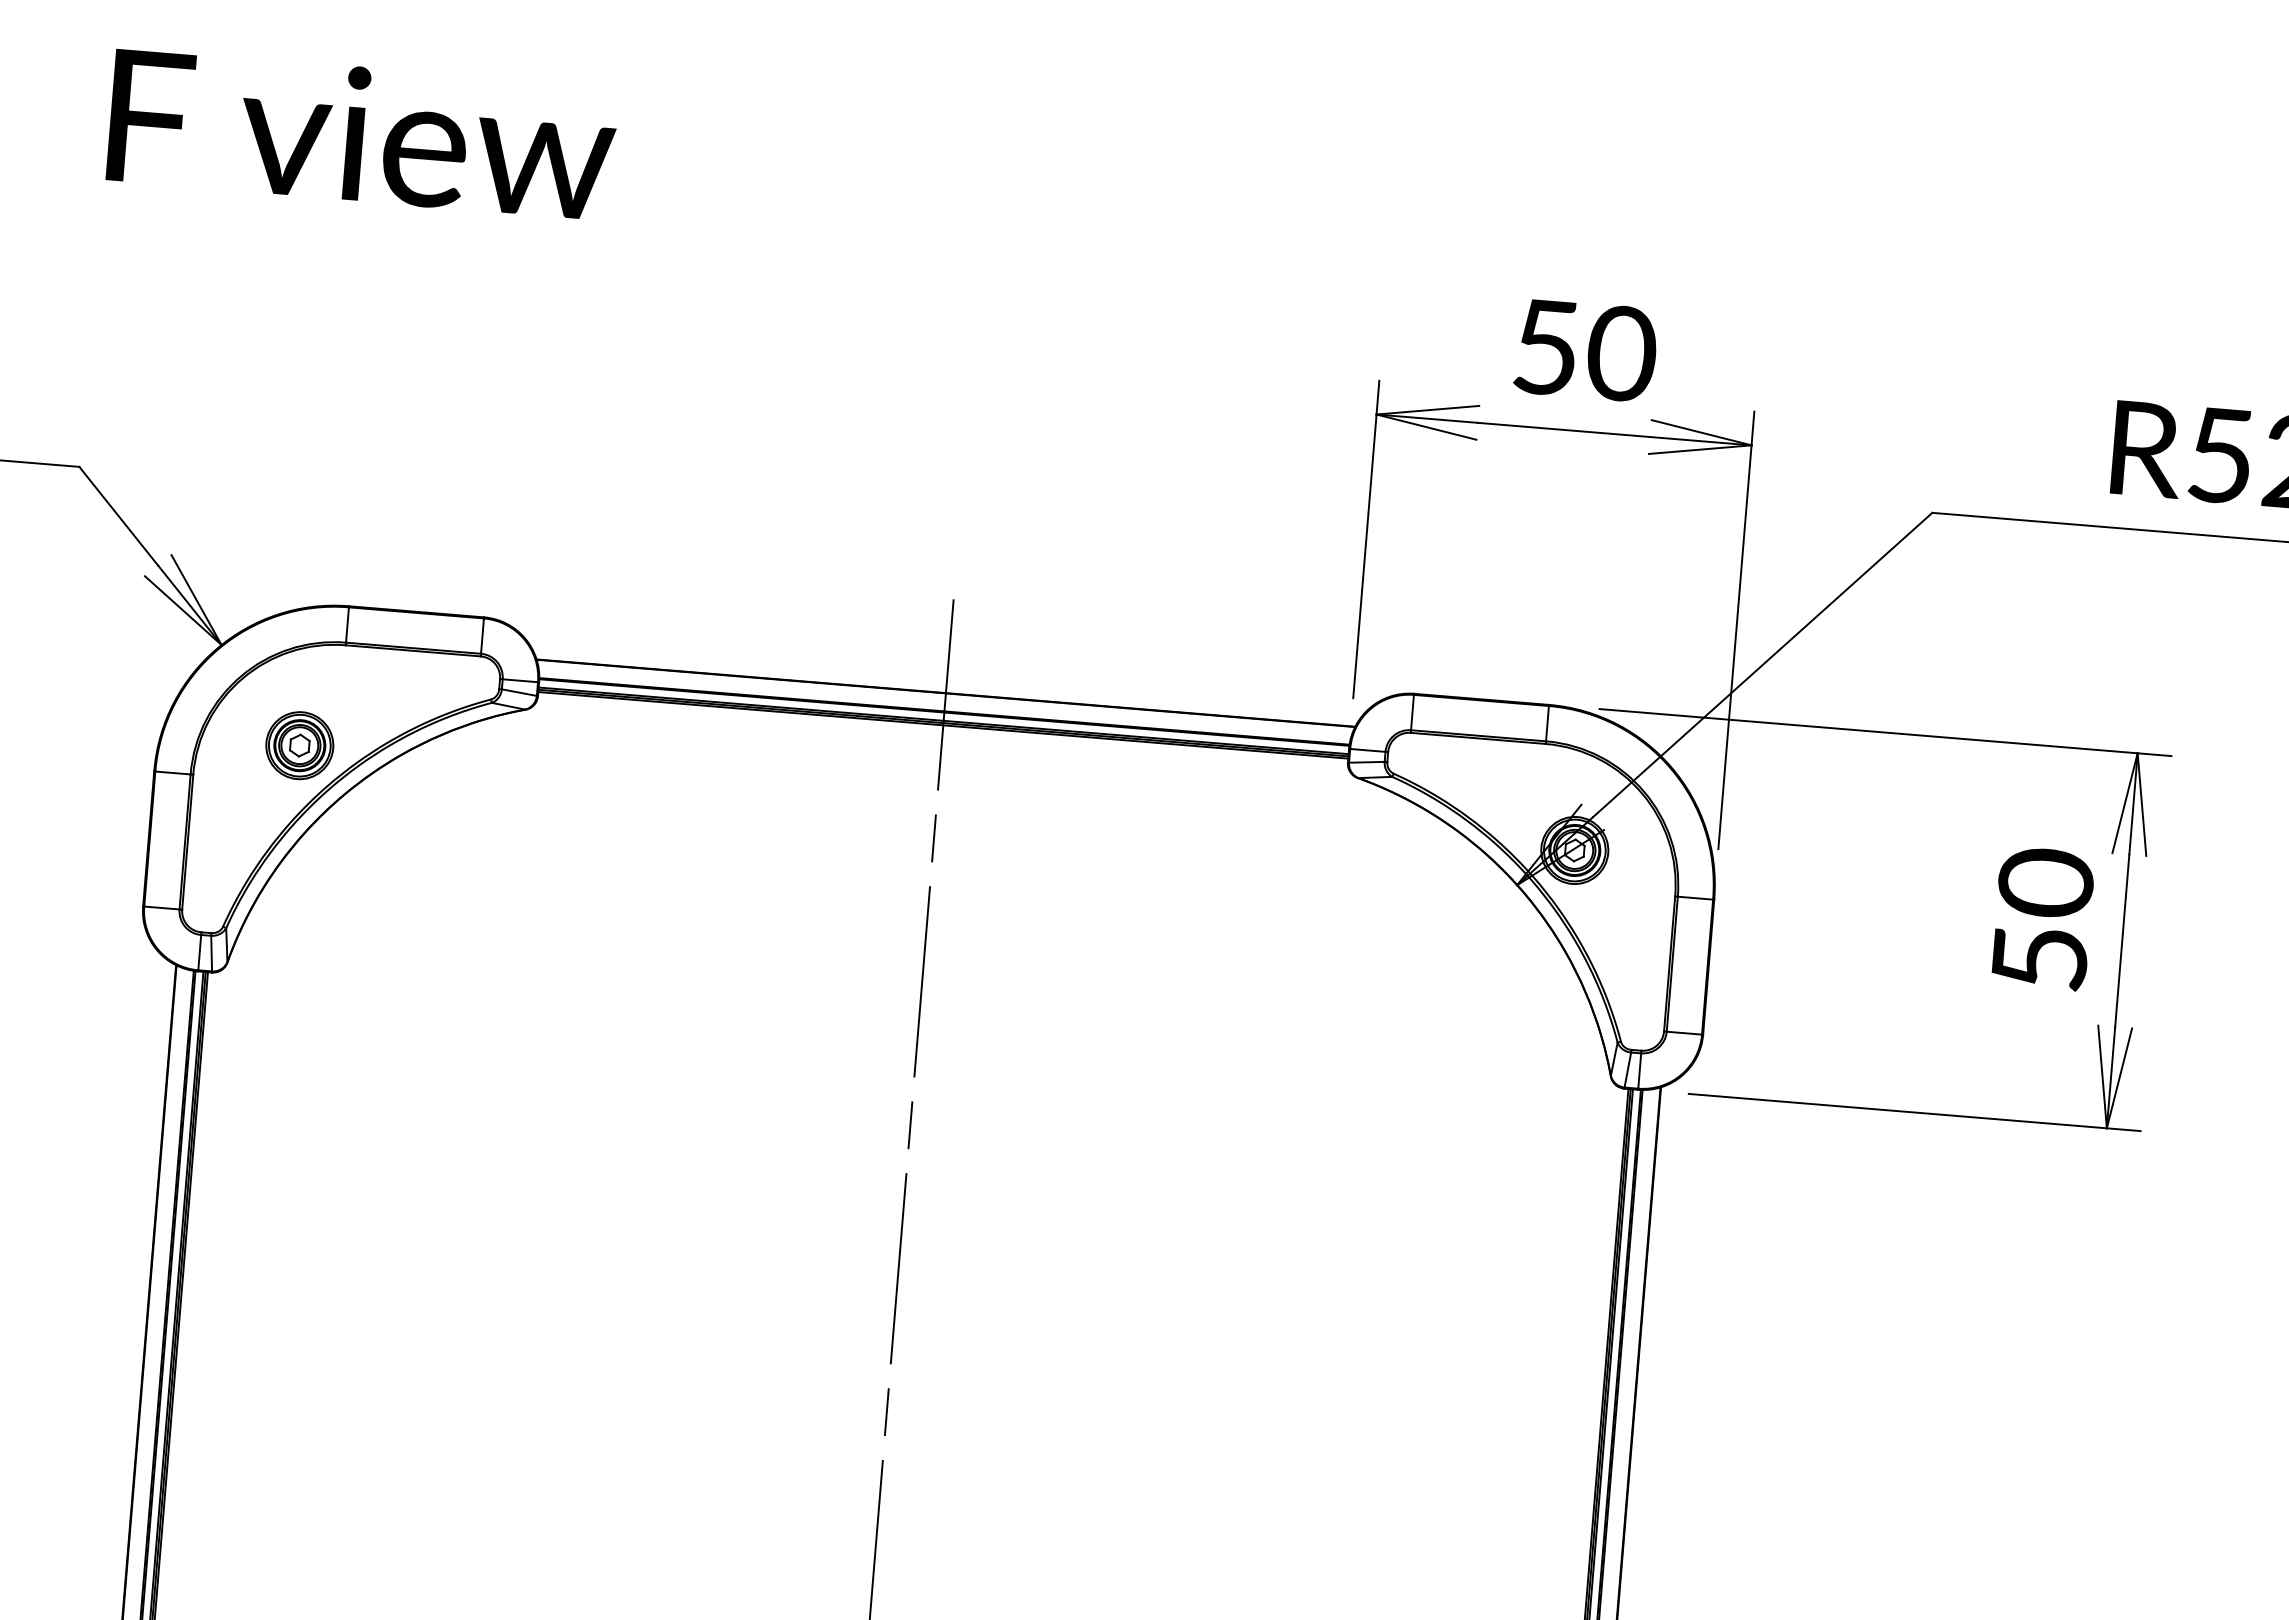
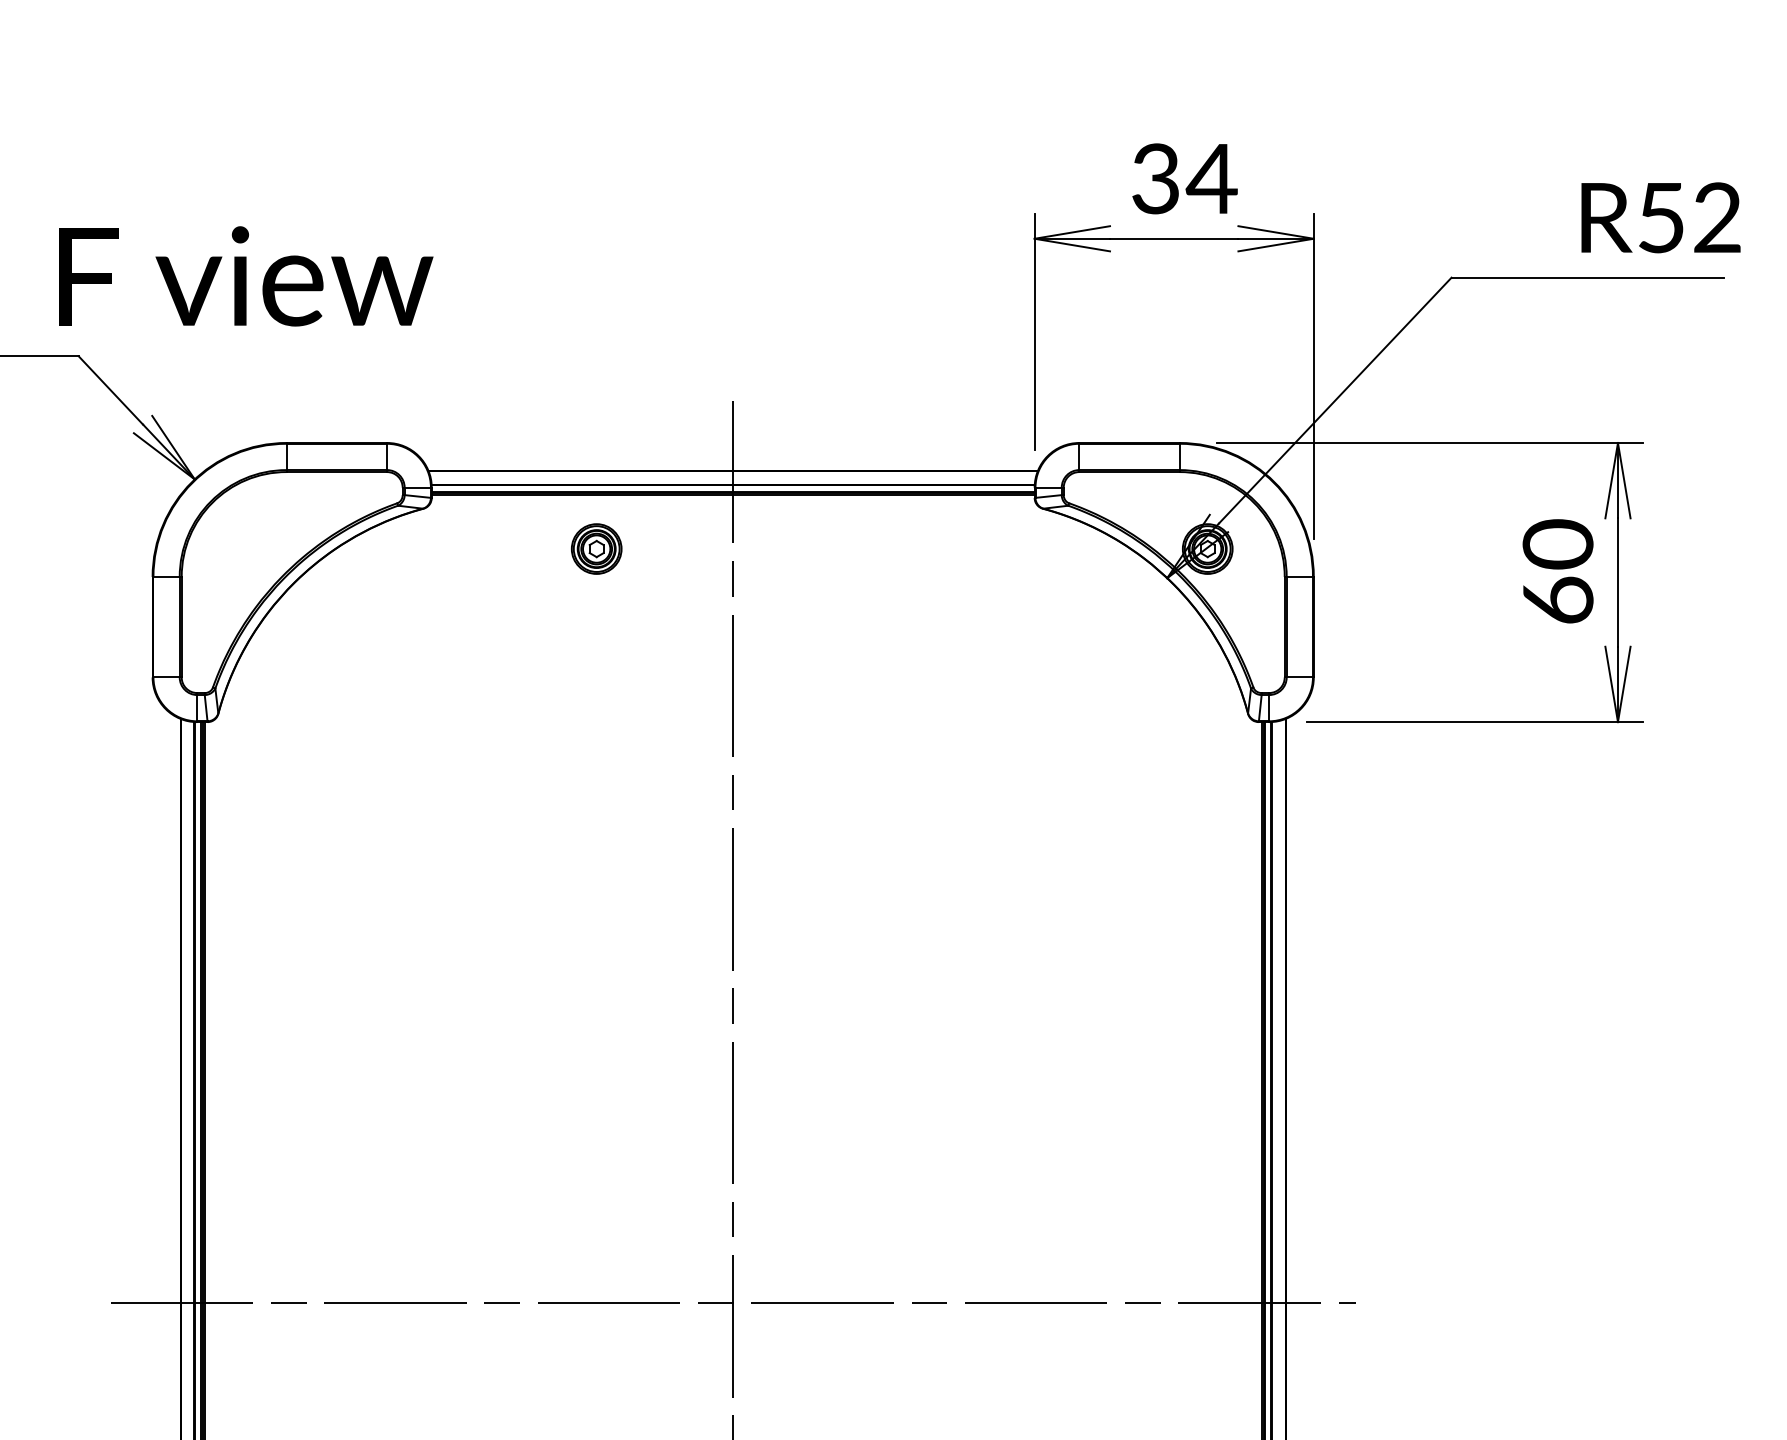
text: (363, 134) -> (246, 276), moved
text: (1584, 350) -> (1184, 178), 50 -> 34
part: (299, 744) -> (596, 548), moved
text: (2040, 956) -> (1558, 599), 50 -> 60

